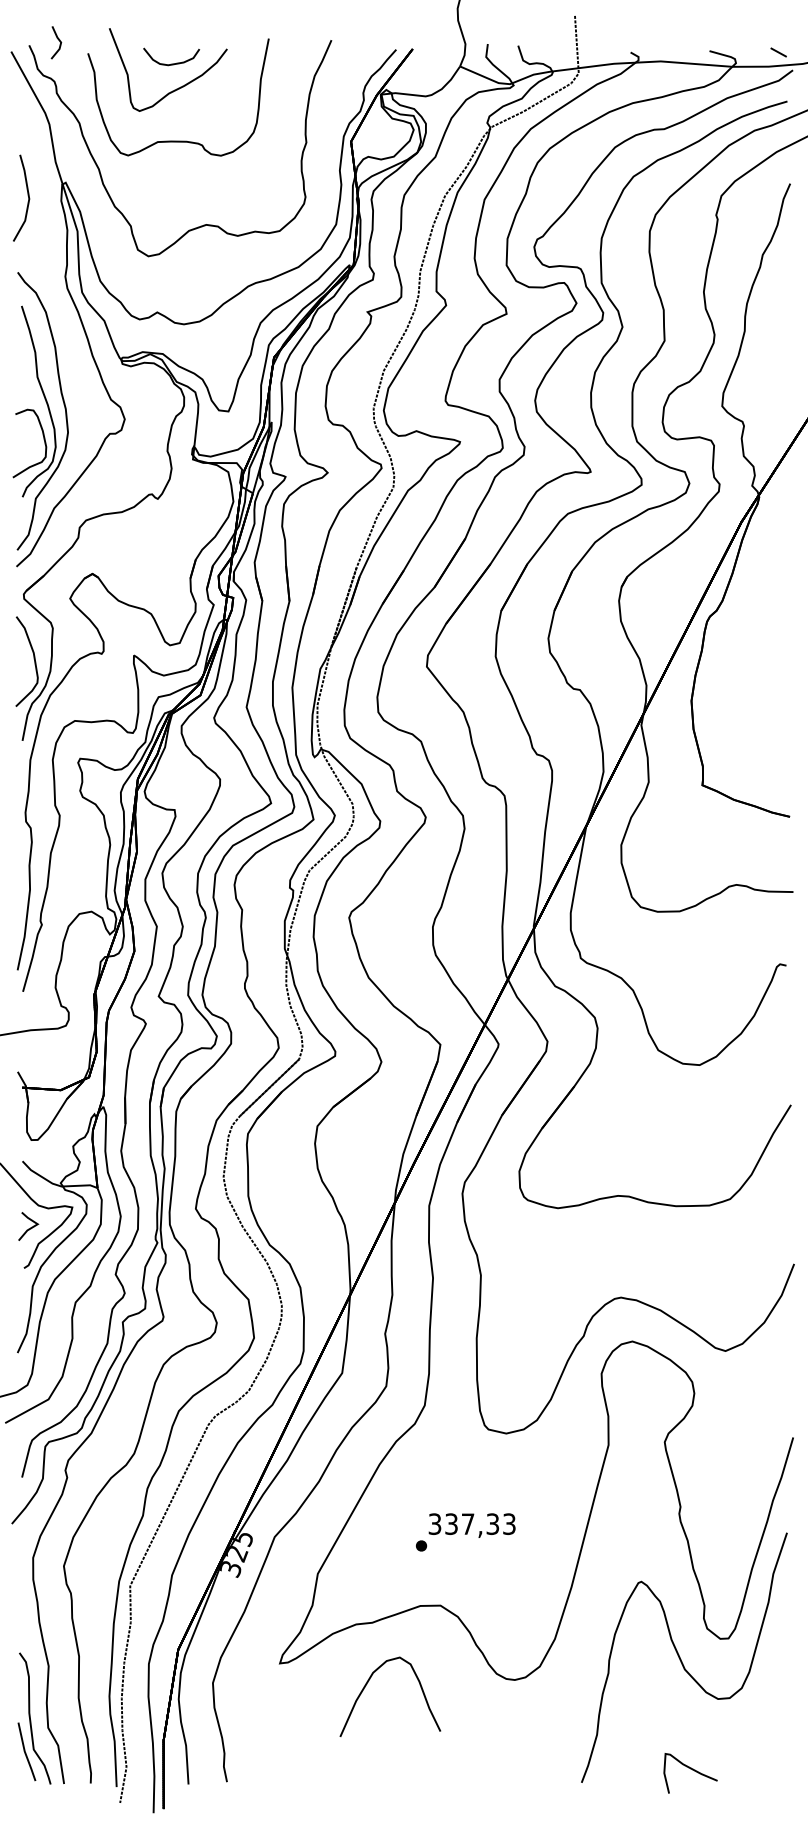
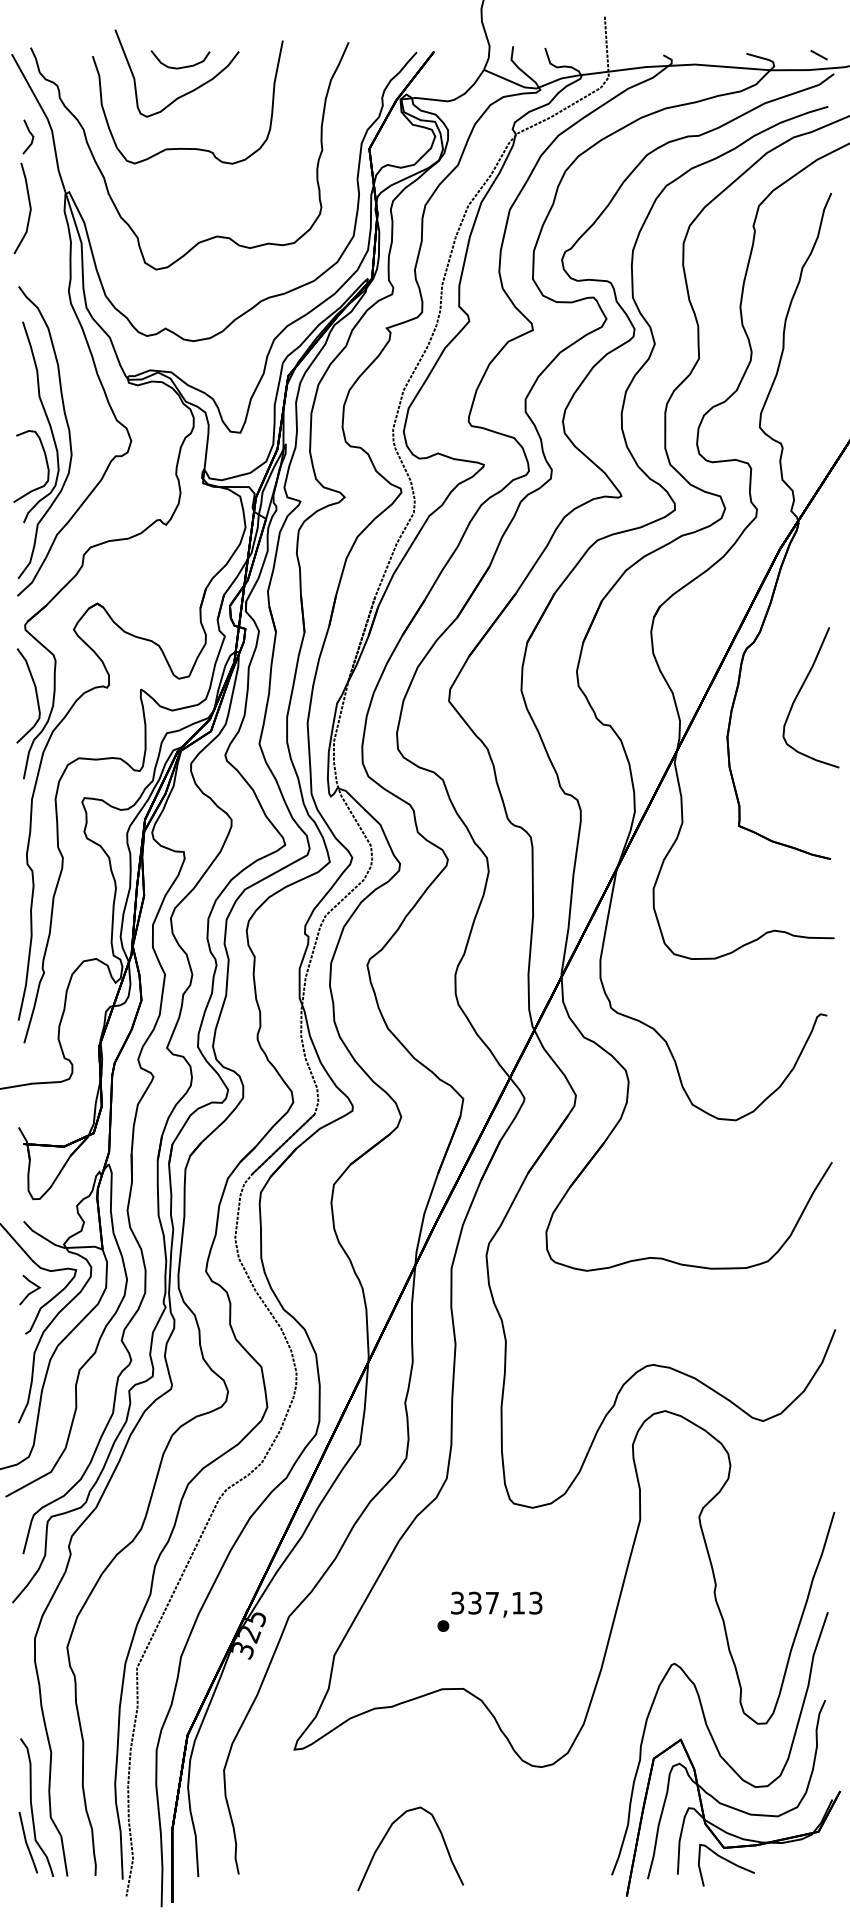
line: (58, 40) -> (30, 134), moved
curve: (760, 657) -> (800, 691), added
text: (492, 1523) -> (518, 1602), 337,33 -> 337,13
curve: (369, 1681) -> (388, 1832), moved
part: (693, 1716) -> (729, 1805), added

